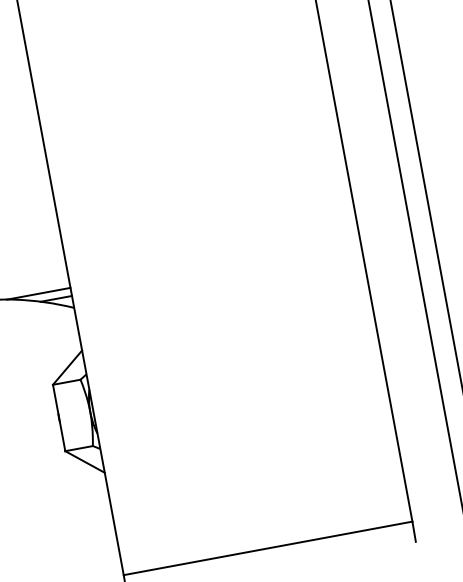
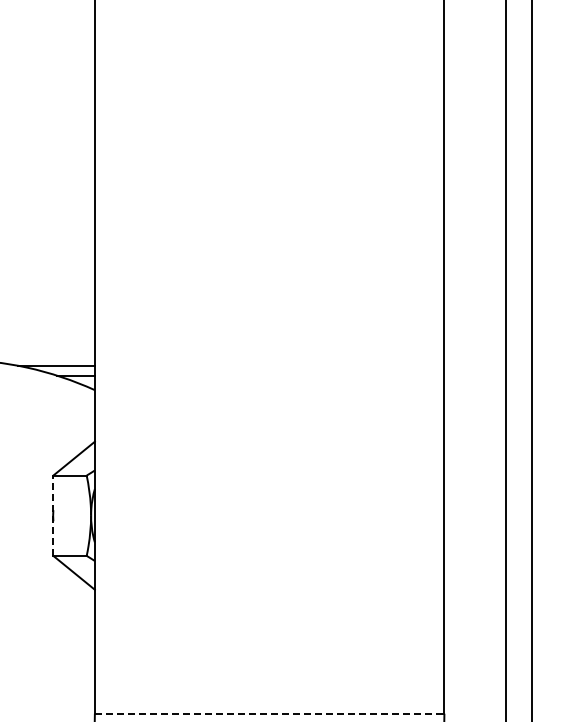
line: (59, 417) -> (53, 515), solid -> dashed
line: (267, 548) -> (269, 713), solid -> dashed

